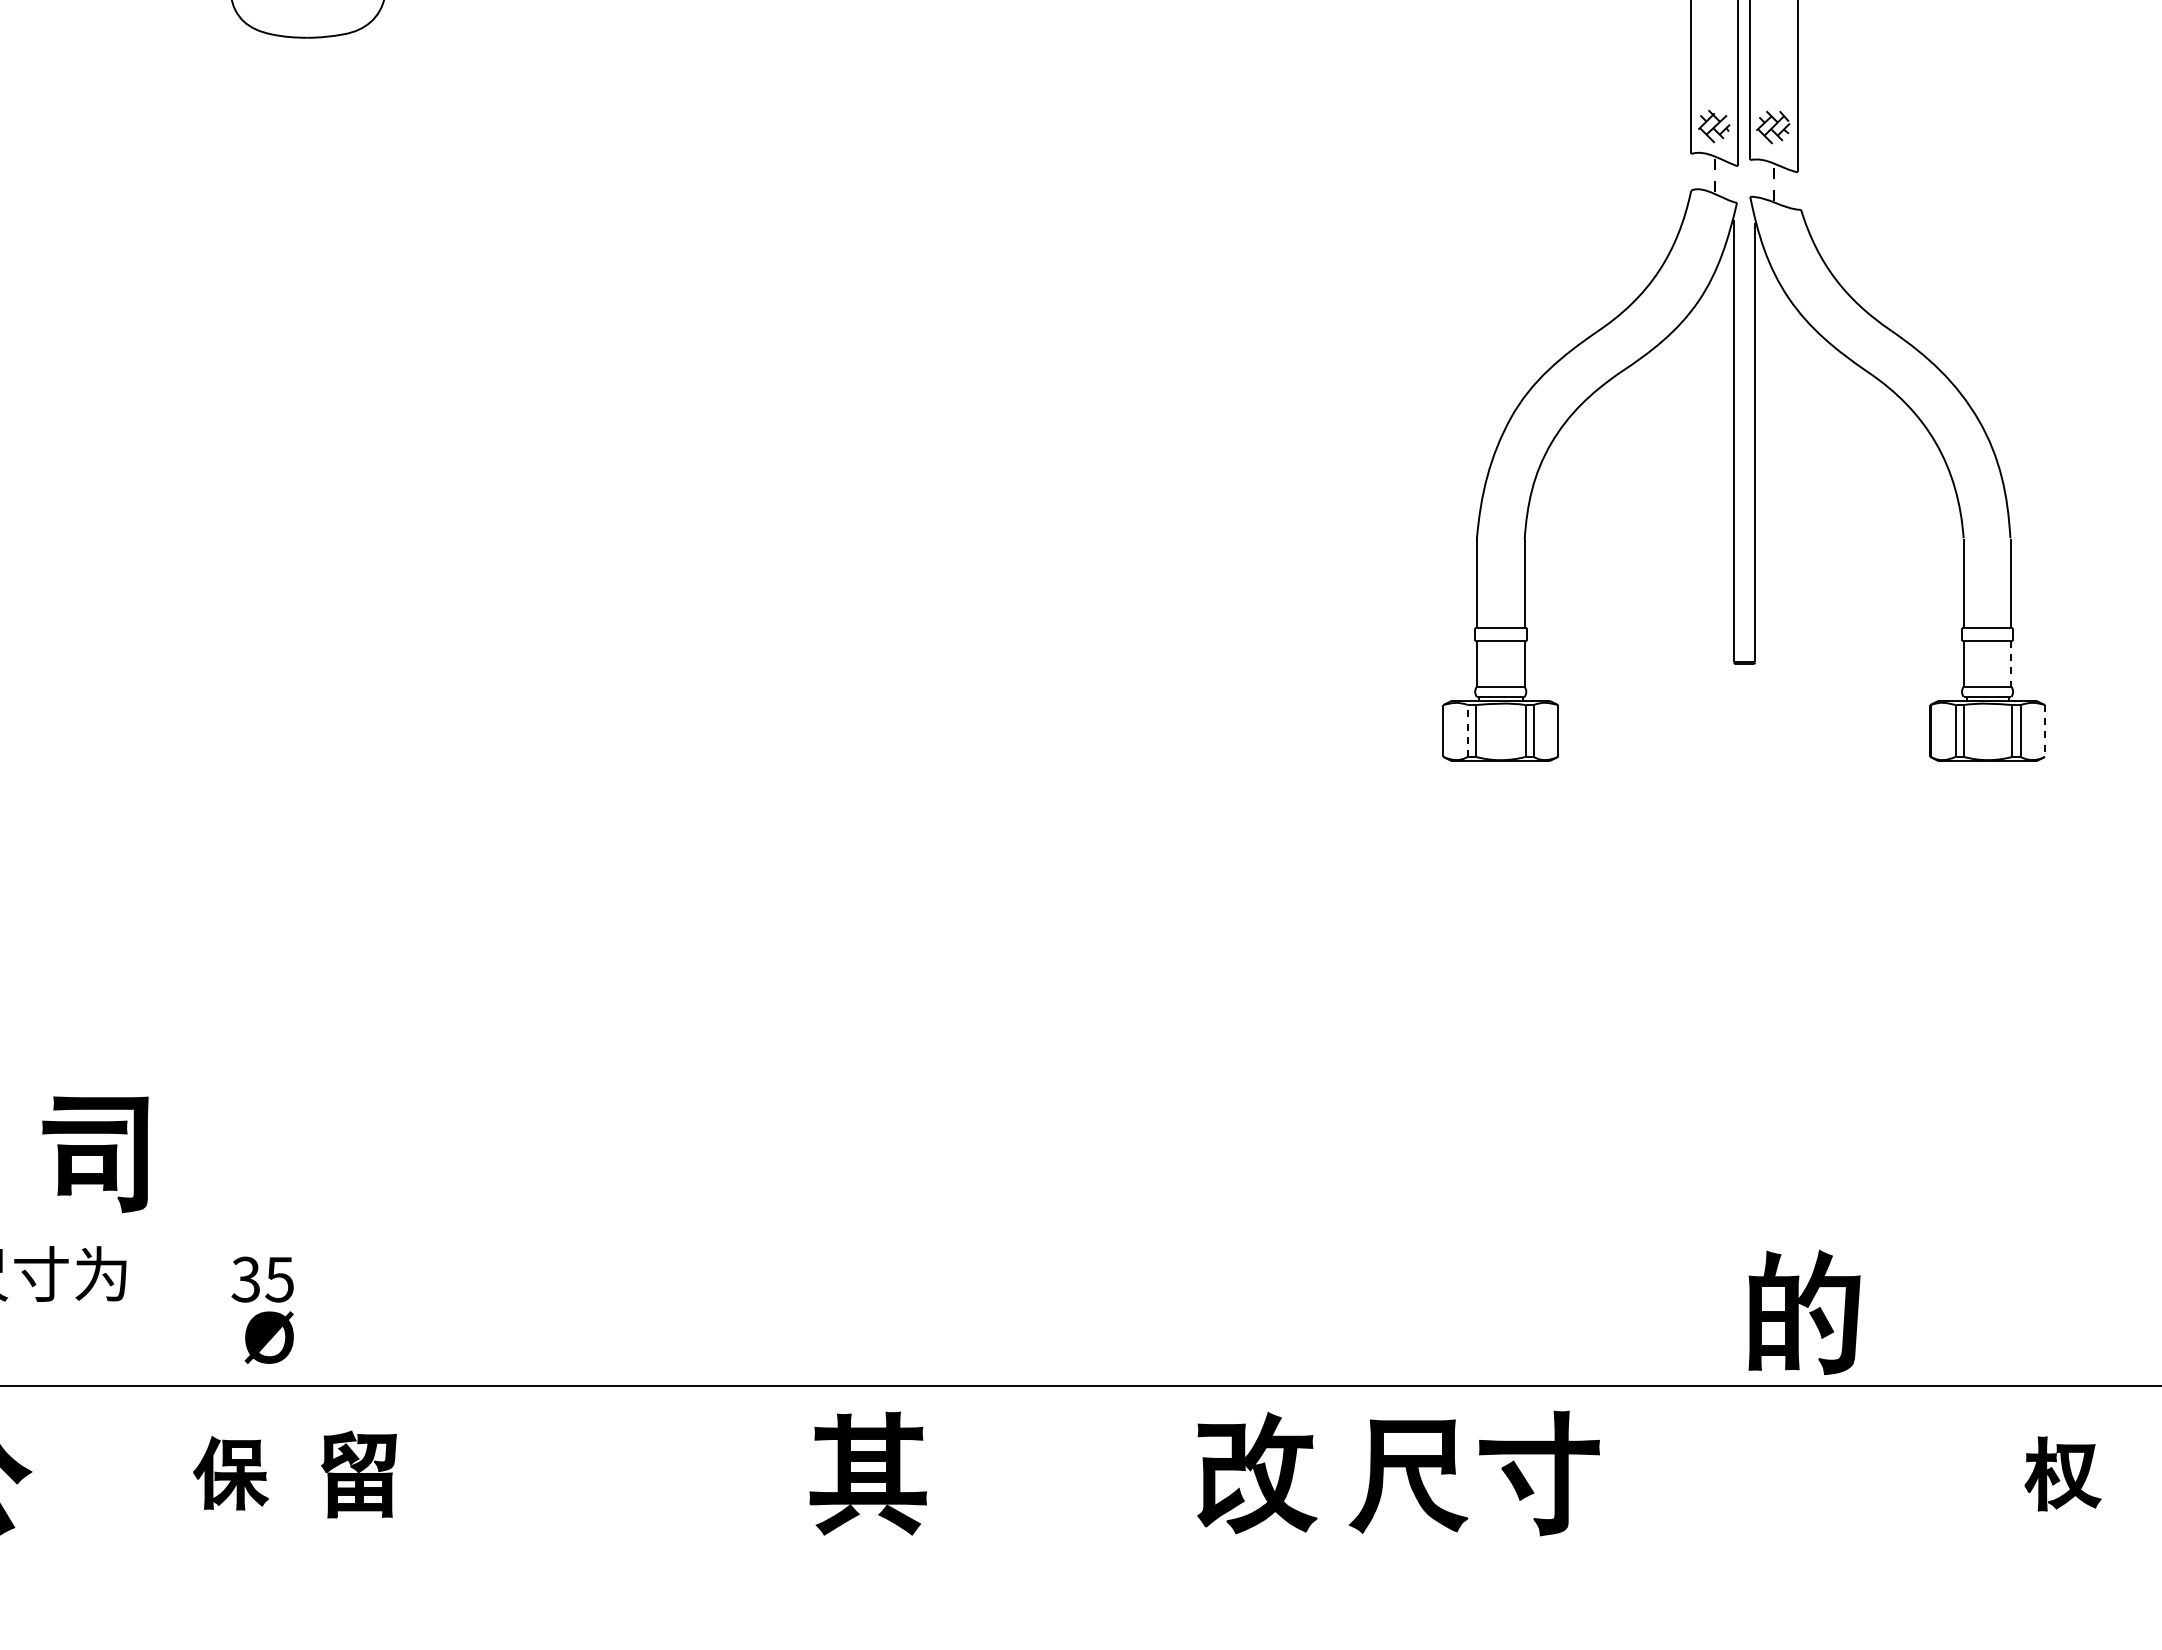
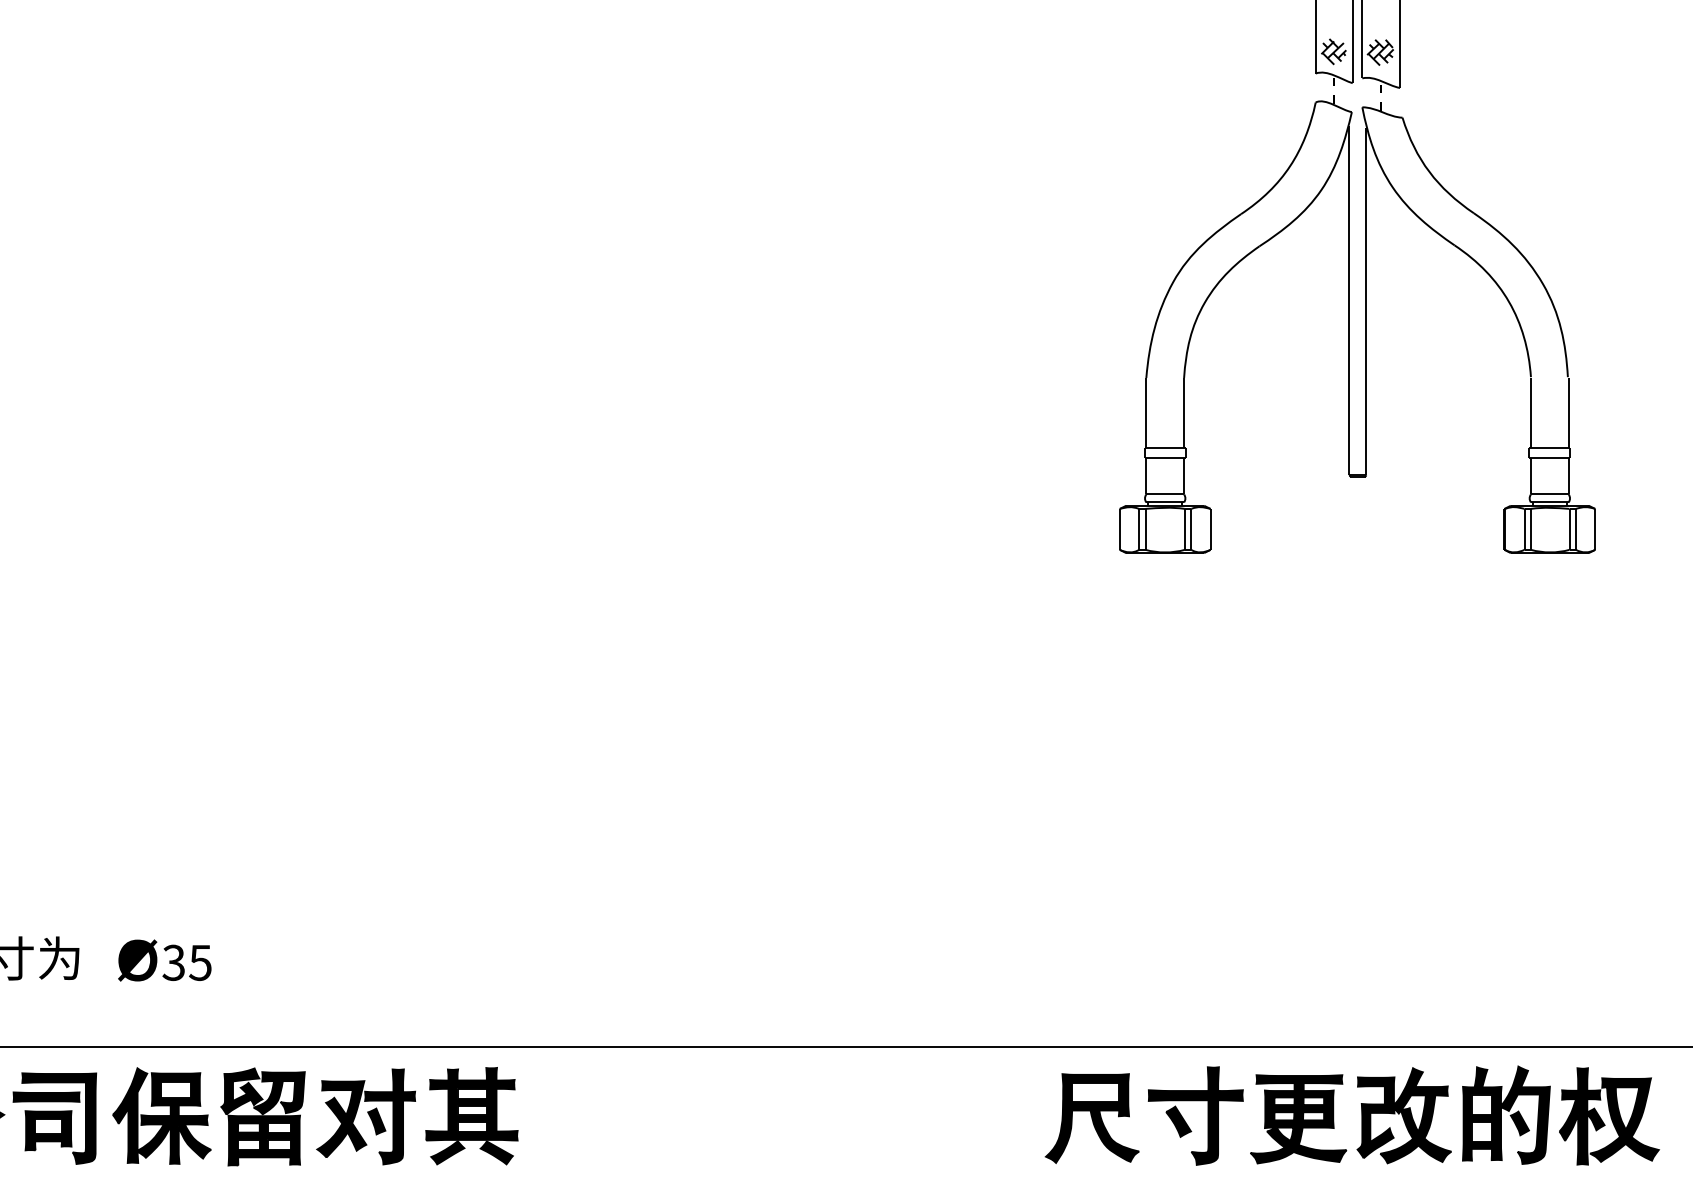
line: (2011, 663) -> (1568, 476), dashed -> solid
line: (1467, 730) -> (1138, 529), dashed -> solid
line: (2045, 730) -> (1595, 529), dashed -> solid
part: (95, 1154) -> (54, 1118), moved
part: (1804, 1311) -> (1506, 1114), moved
part: (268, 1337) -> (137, 960), moved
part: (230, 1472) -> (161, 1115), size x1.67
part: (1257, 1472) -> (1404, 1115), moved
part: (867, 1473) -> (471, 1116), moved
part: (2062, 1473) -> (1609, 1116), size x1.67
part: (358, 1474) -> (262, 1116), size x1.43
part: (489, 1474) -> (366, 1116), added
part: (1669, 1477) -> (1298, 1119), added

